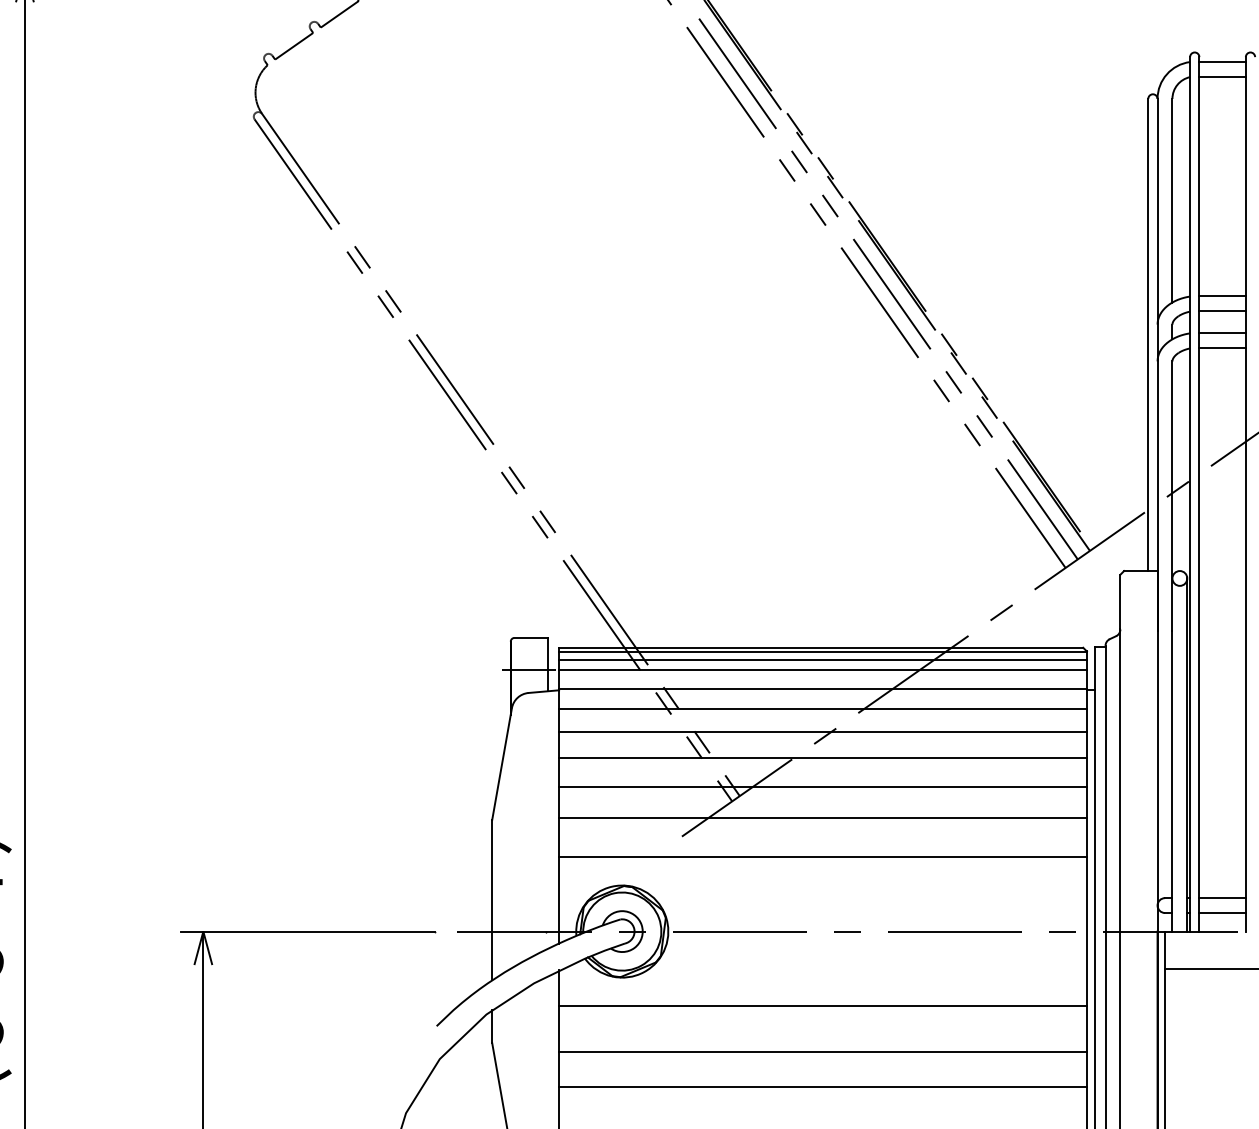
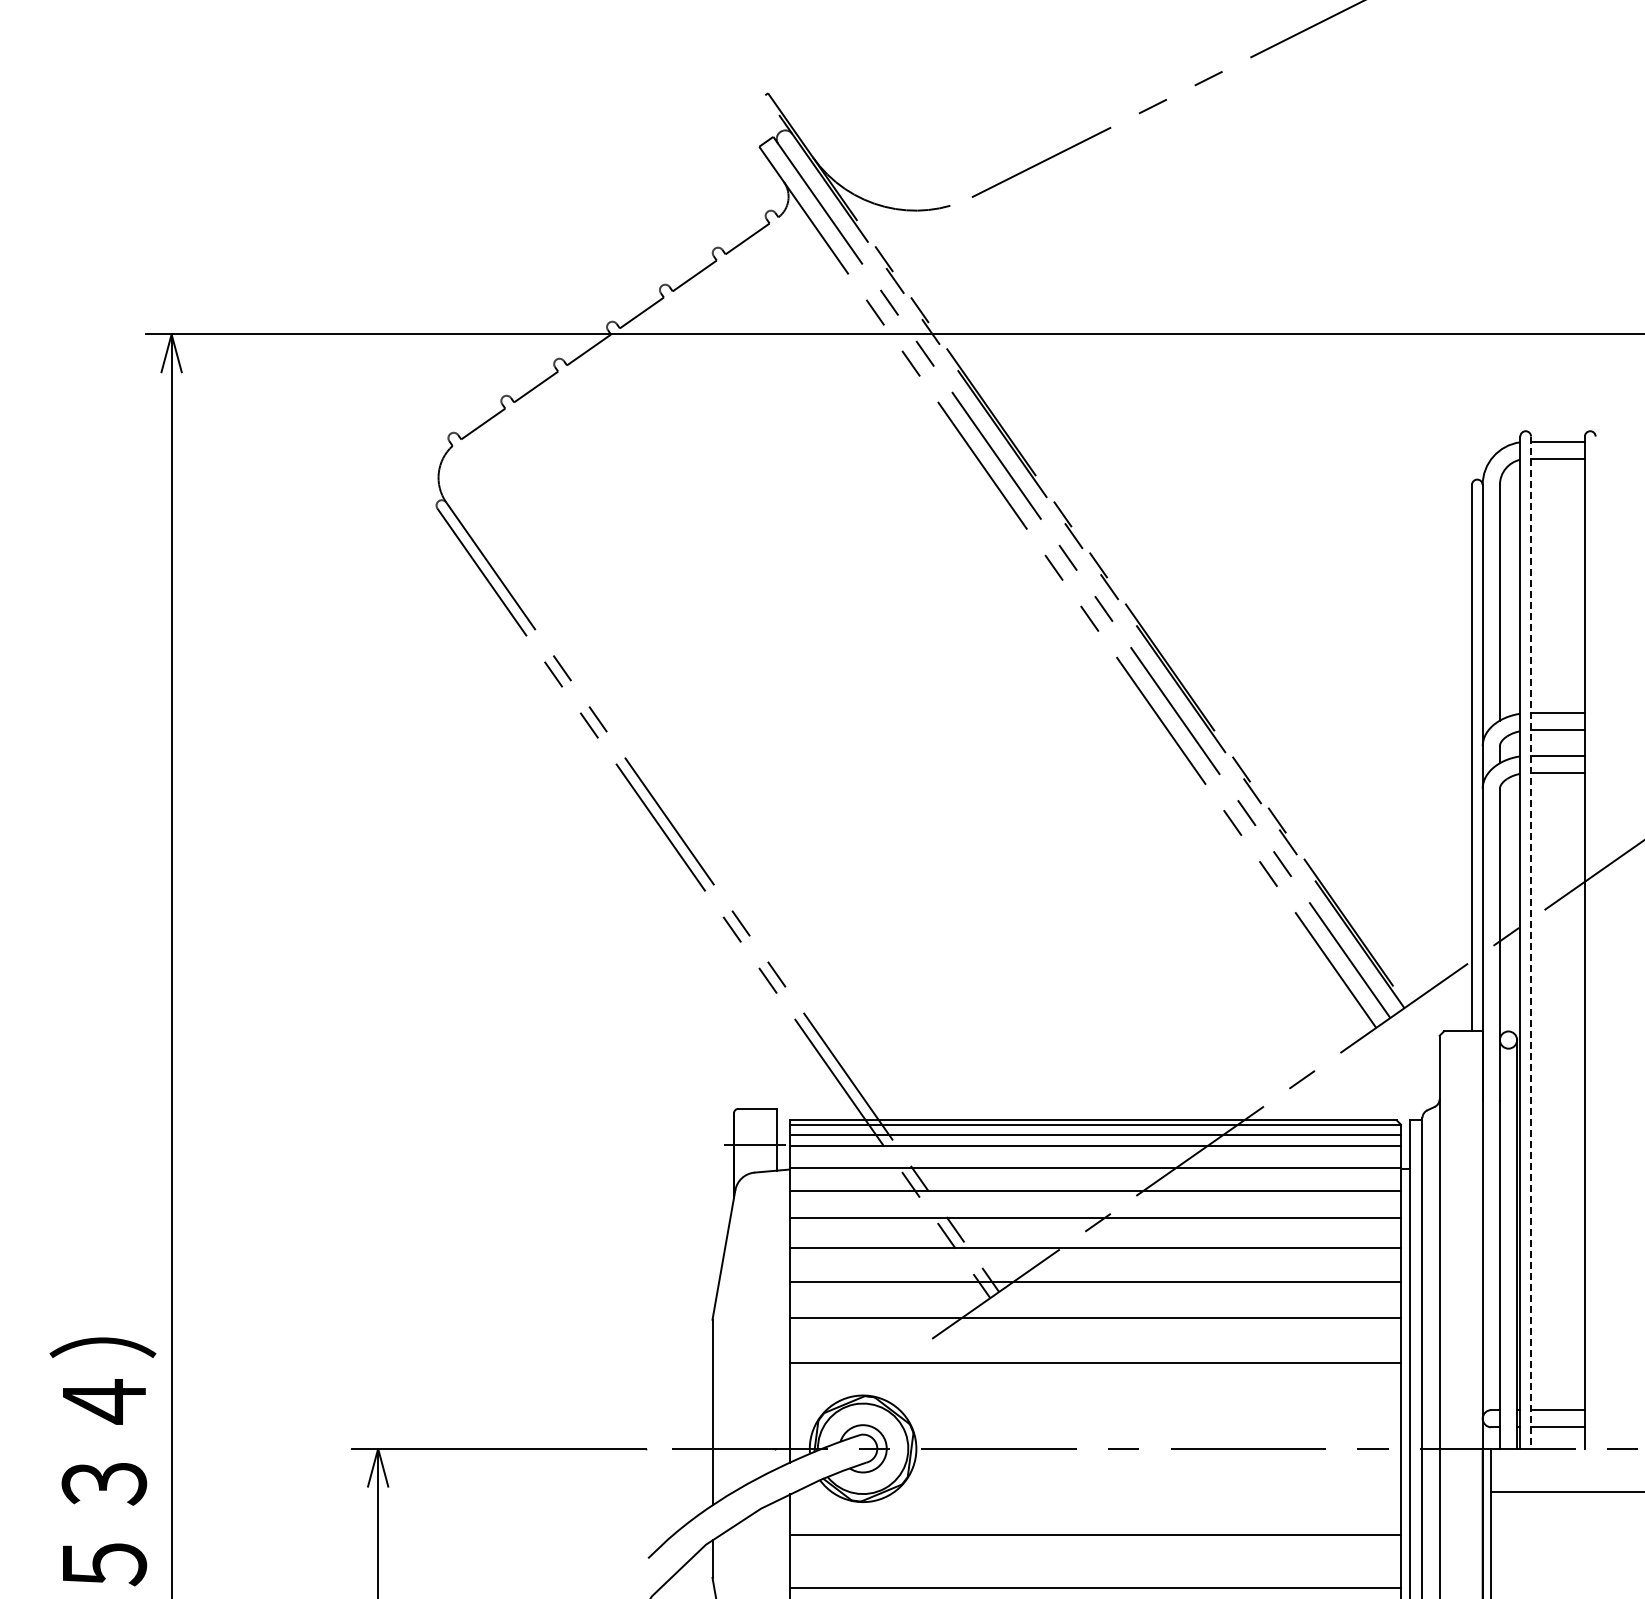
line: (1199, 495) -> (1531, 943), solid -> dashed

